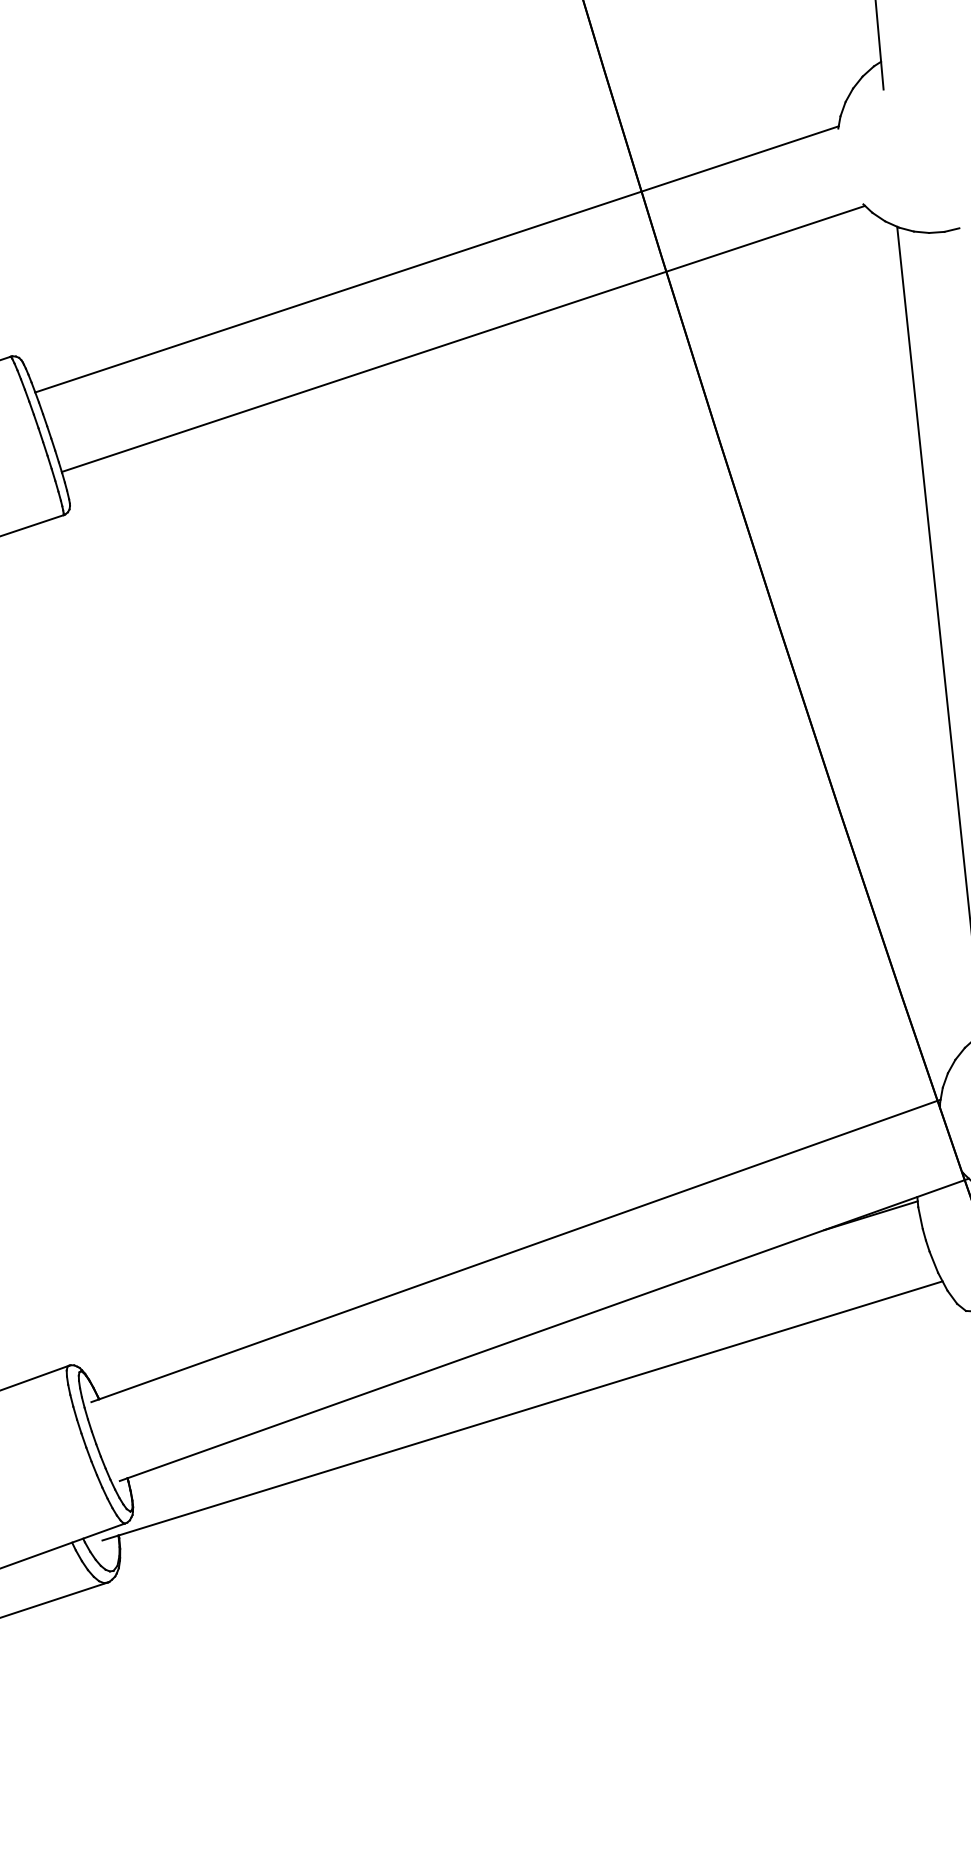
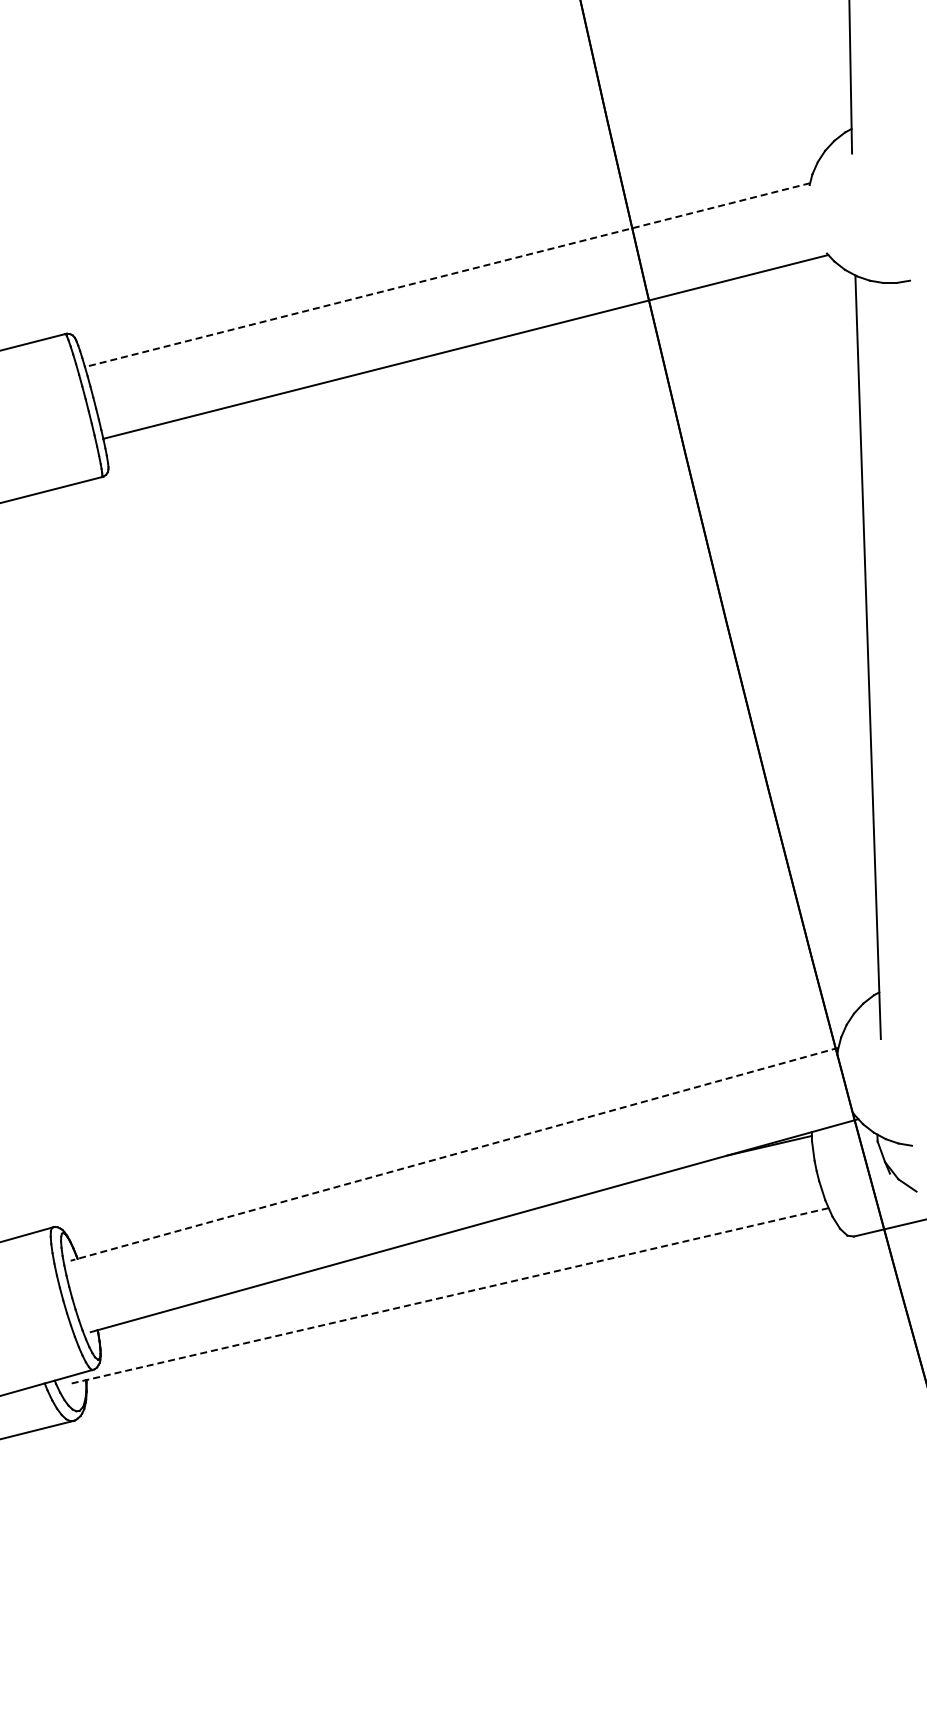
line: (436, 259) -> (447, 275), solid -> dashed
line: (515, 1251) -> (454, 1154), solid -> dashed
line: (522, 1410) -> (450, 1295), solid -> dashed

